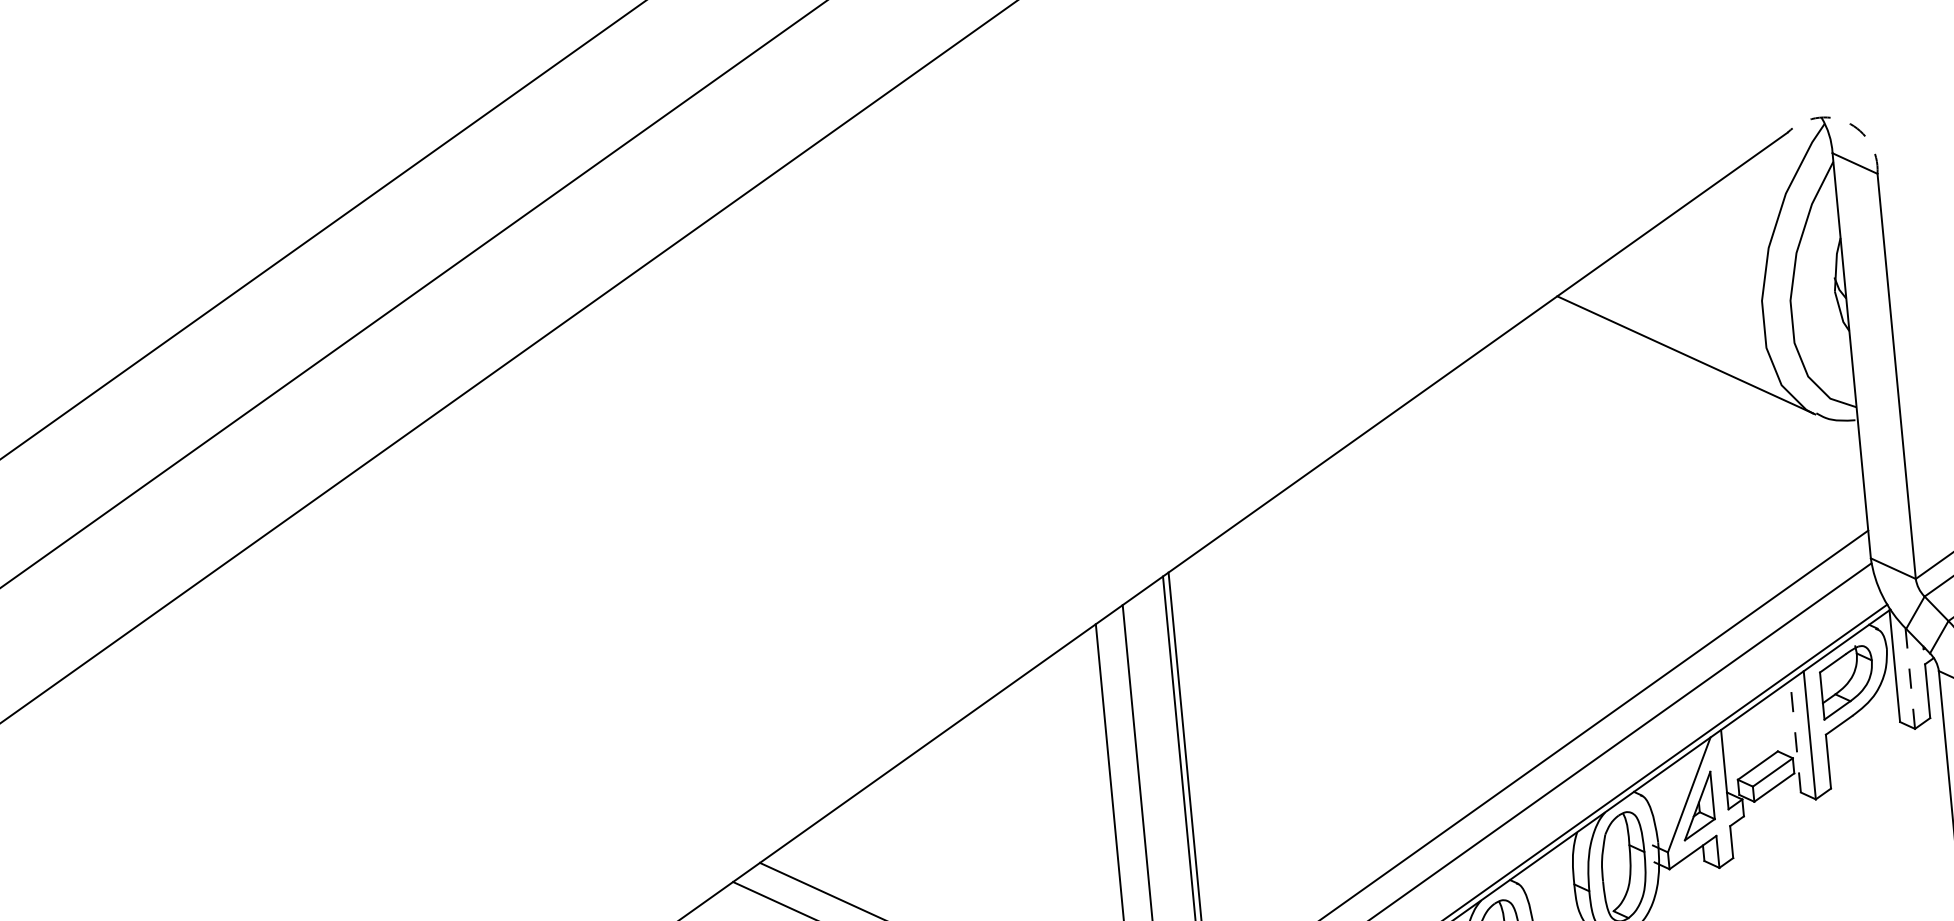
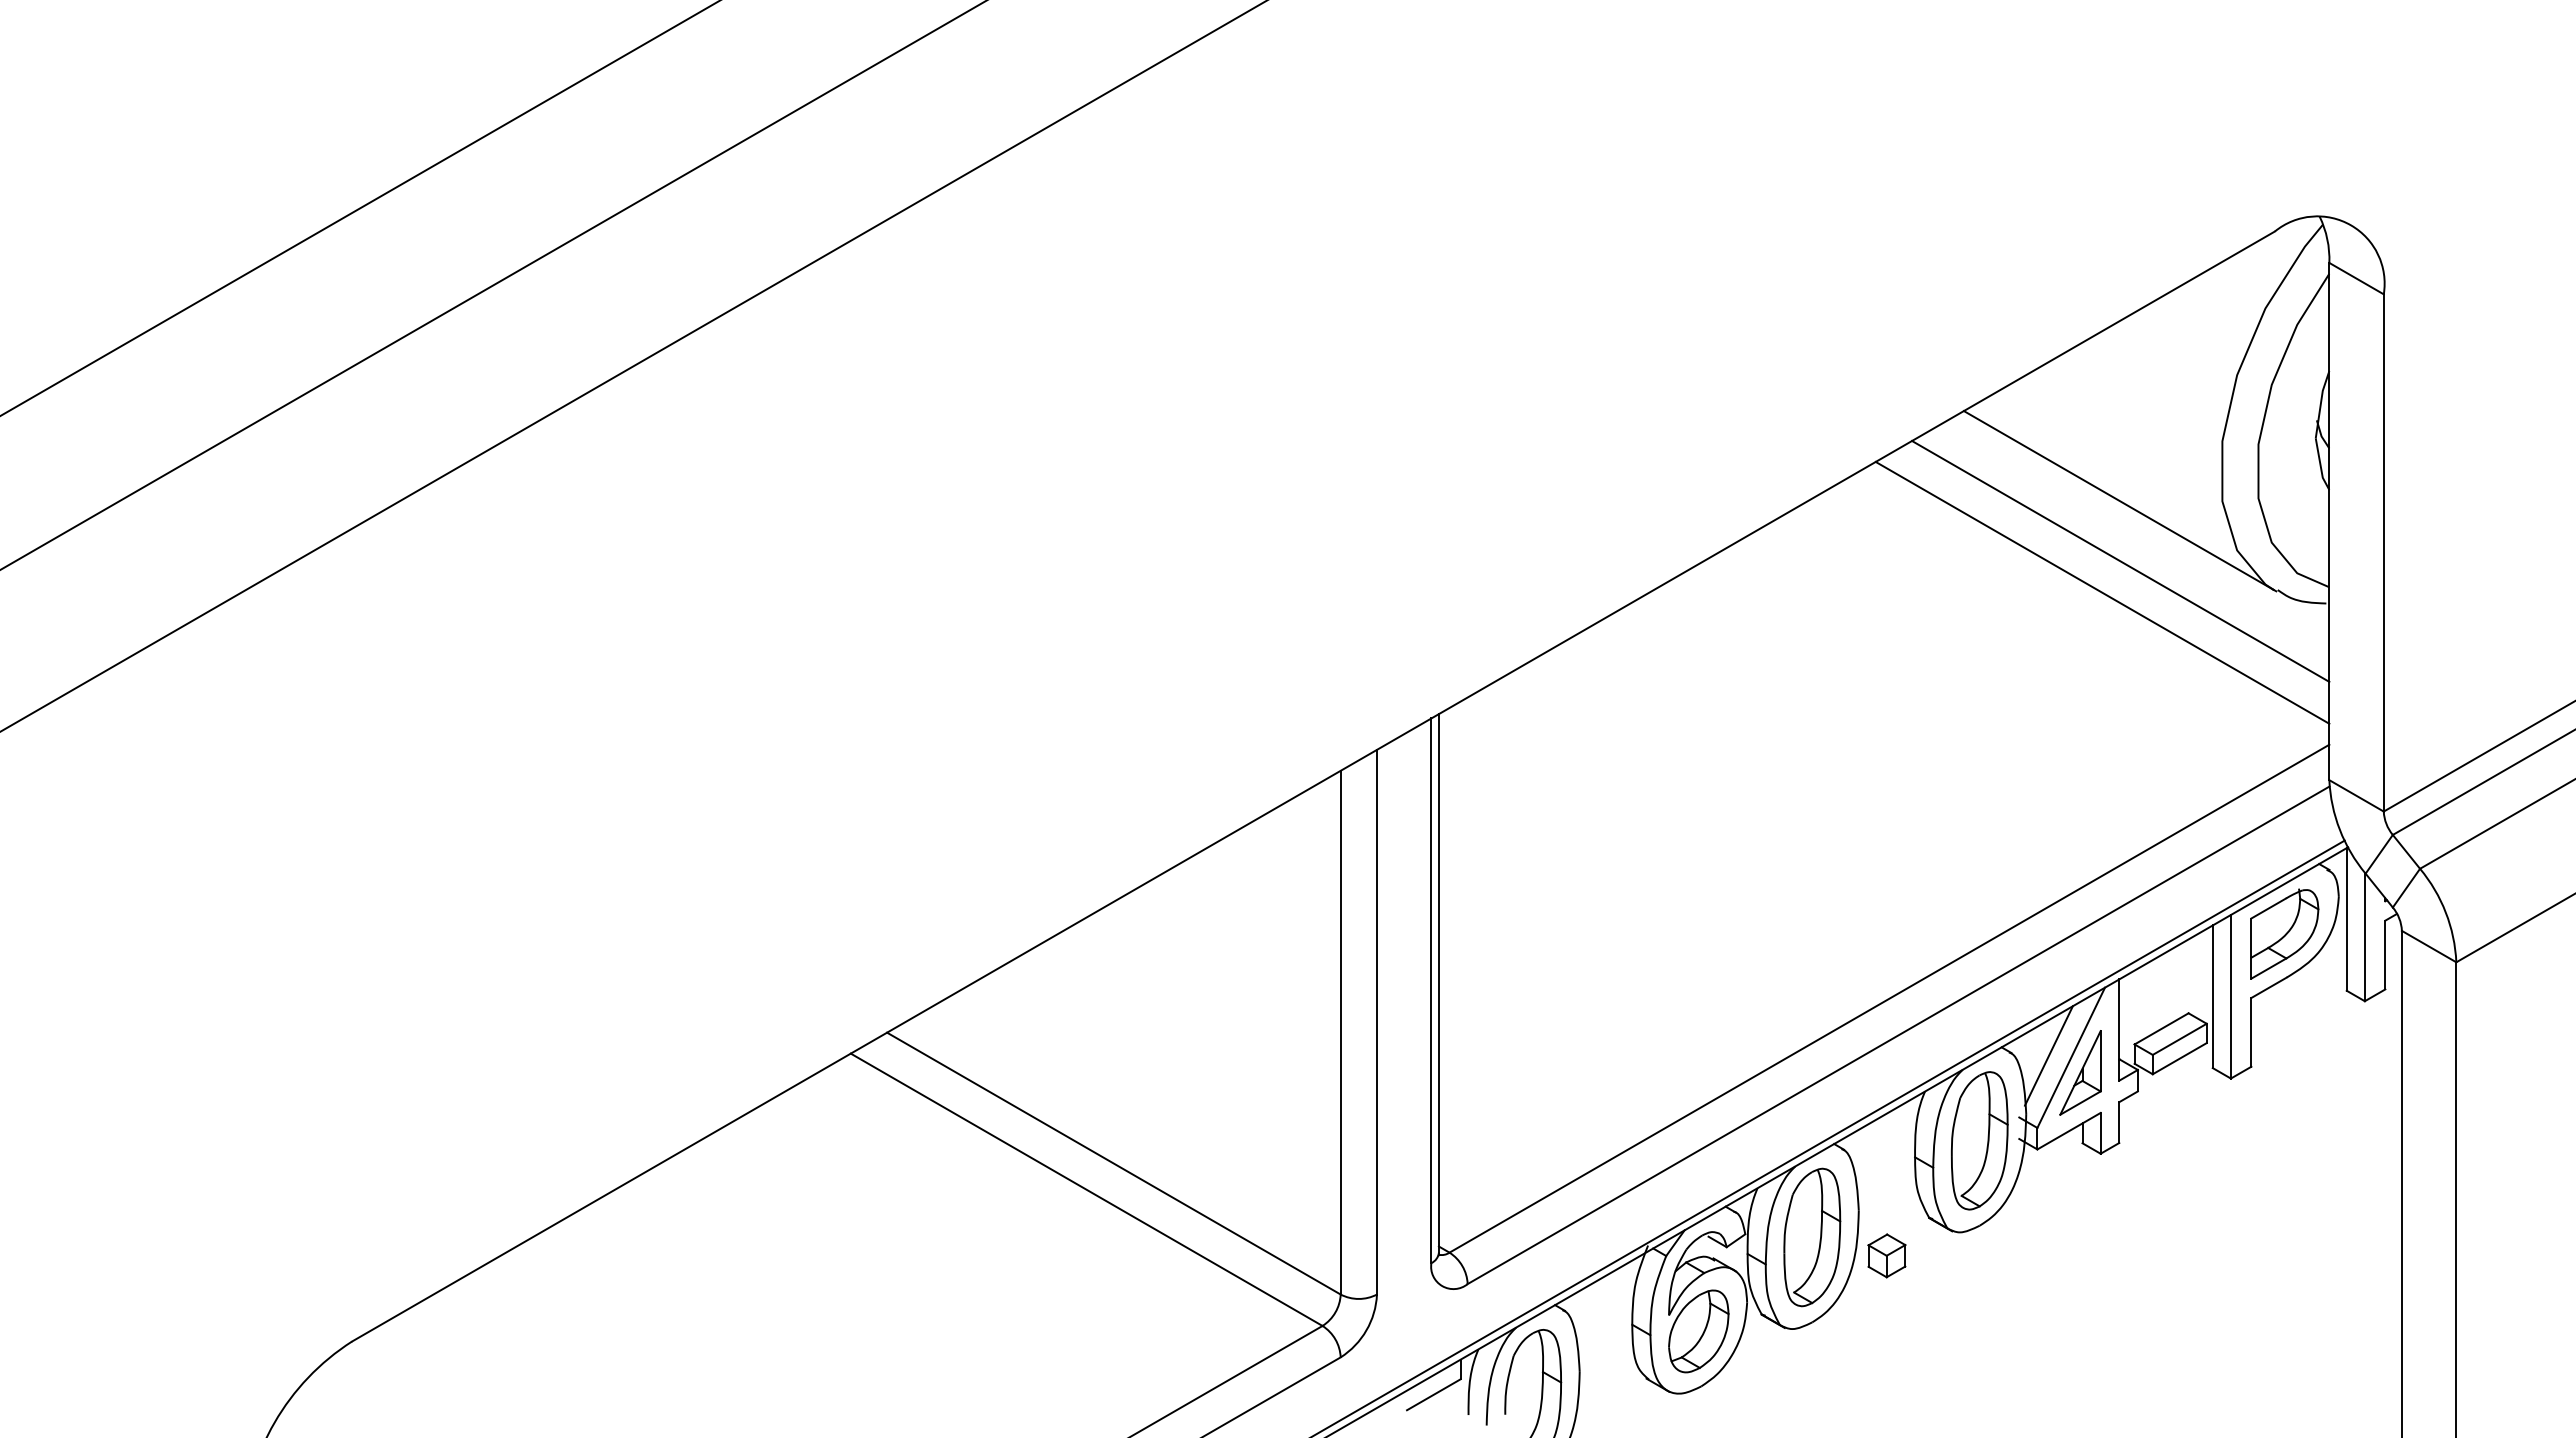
arc: (1847, 122) -> (2351, 225), dashed -> solid
line: (1691, 401) -> (2120, 560), added
line: (1679, 428) -> (2102, 592), added
line: (1909, 678) -> (2364, 936), dashed -> solid
line: (1795, 736) -> (2212, 996), dashed -> solid
line: (1671, 794) -> (2048, 1055), added

